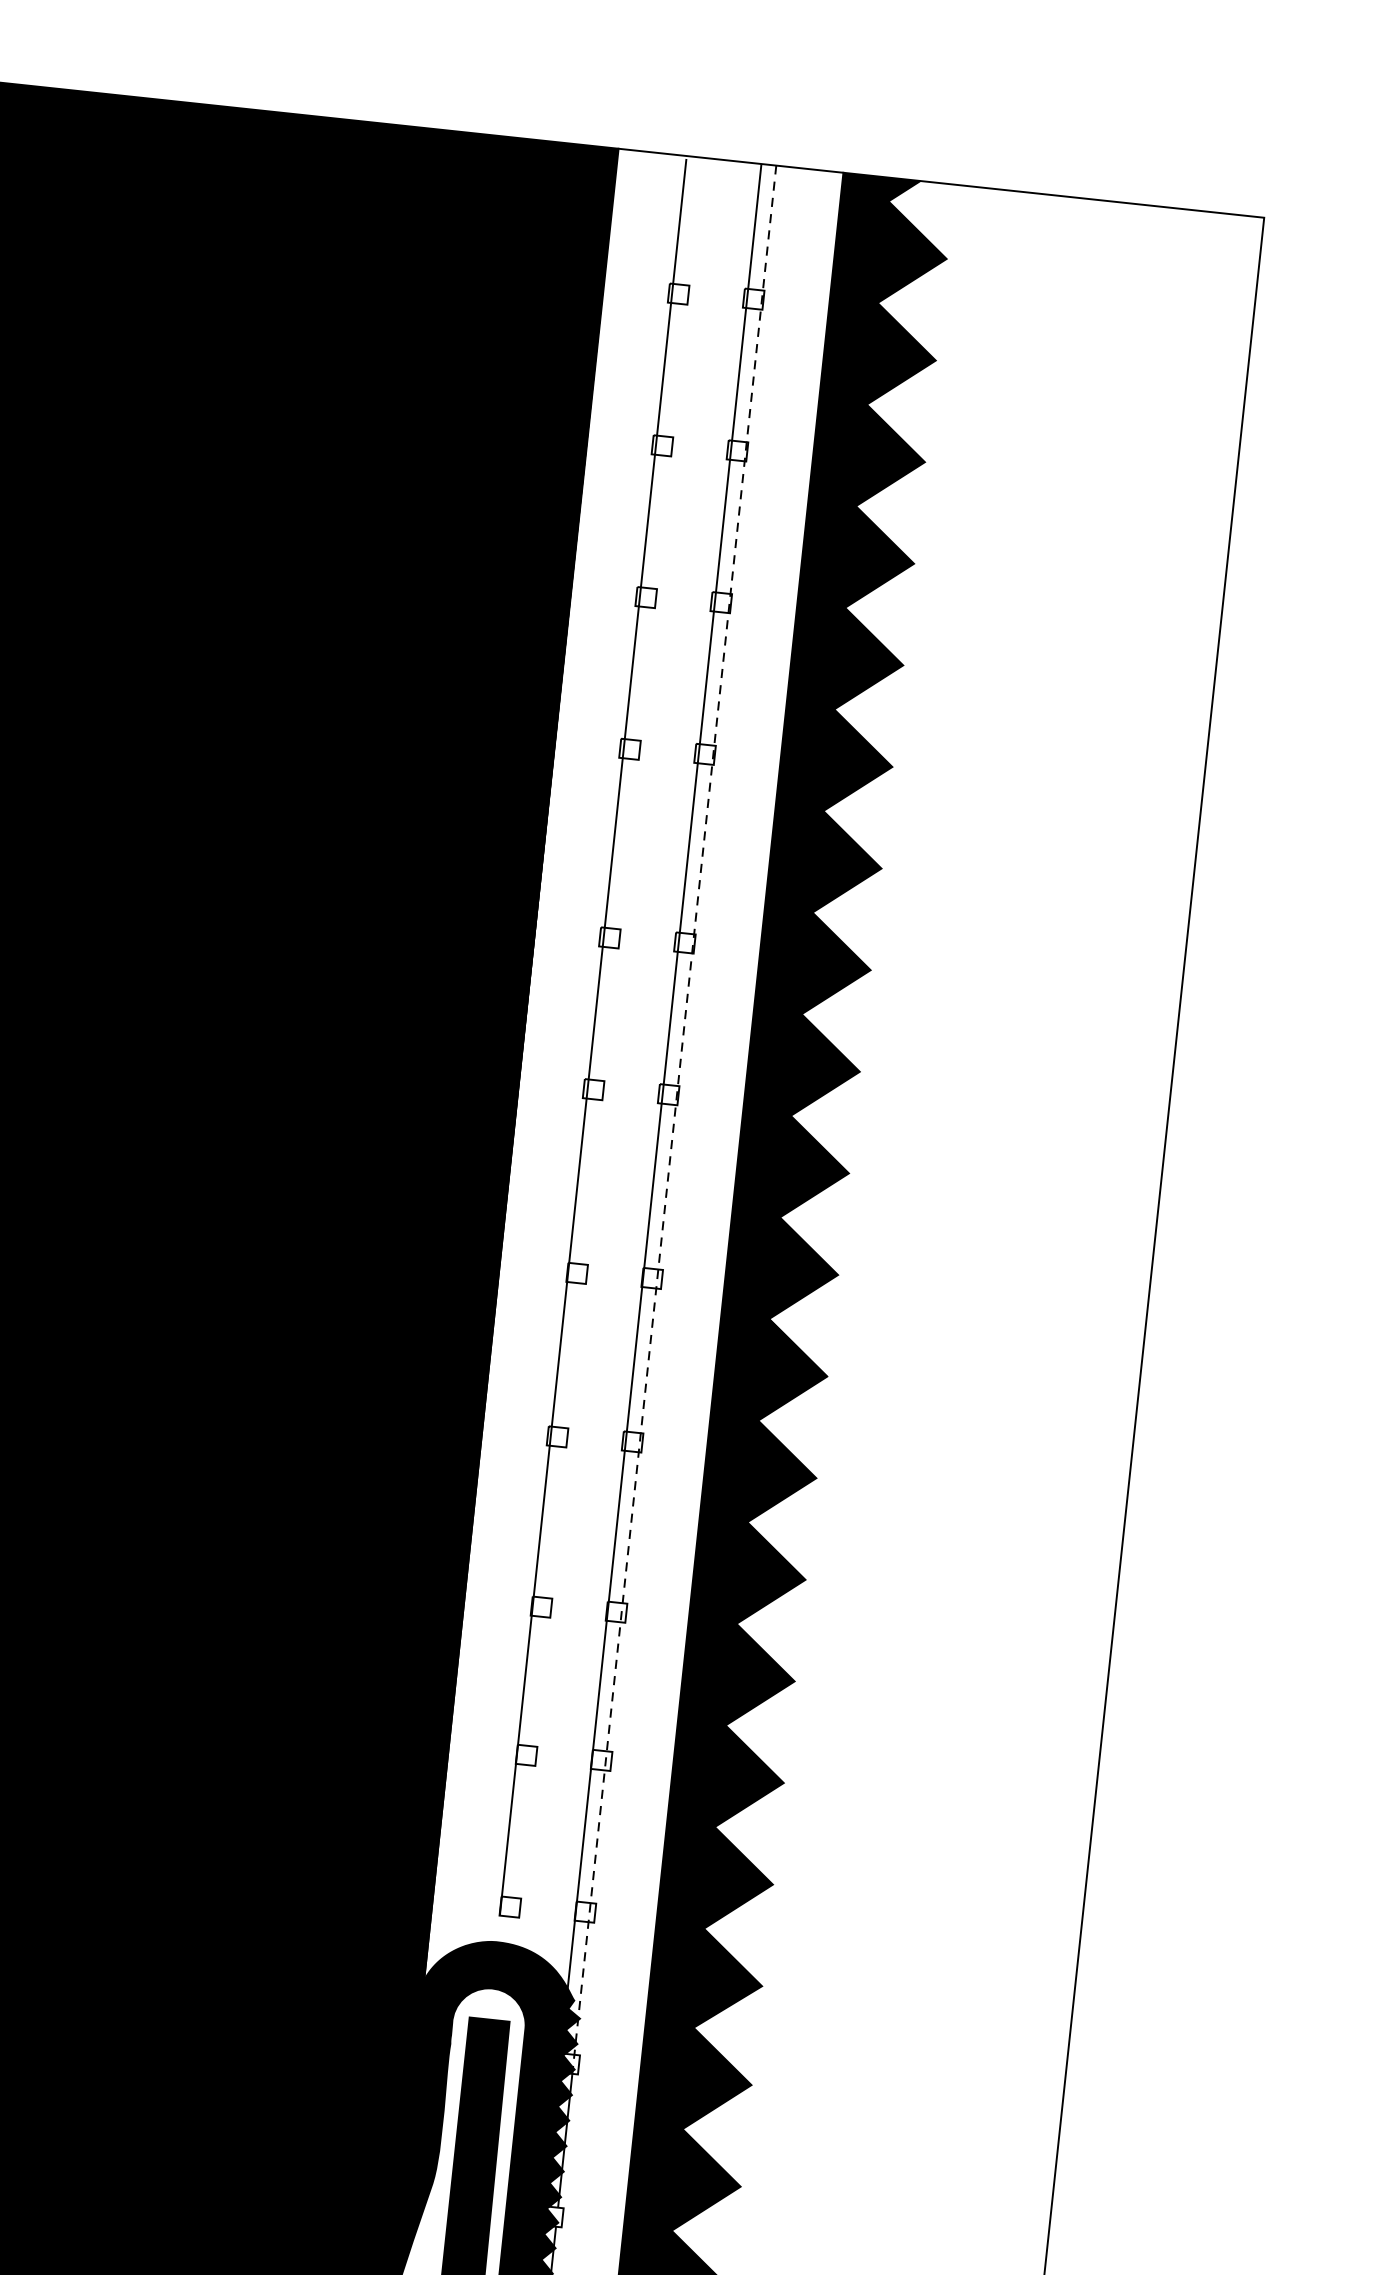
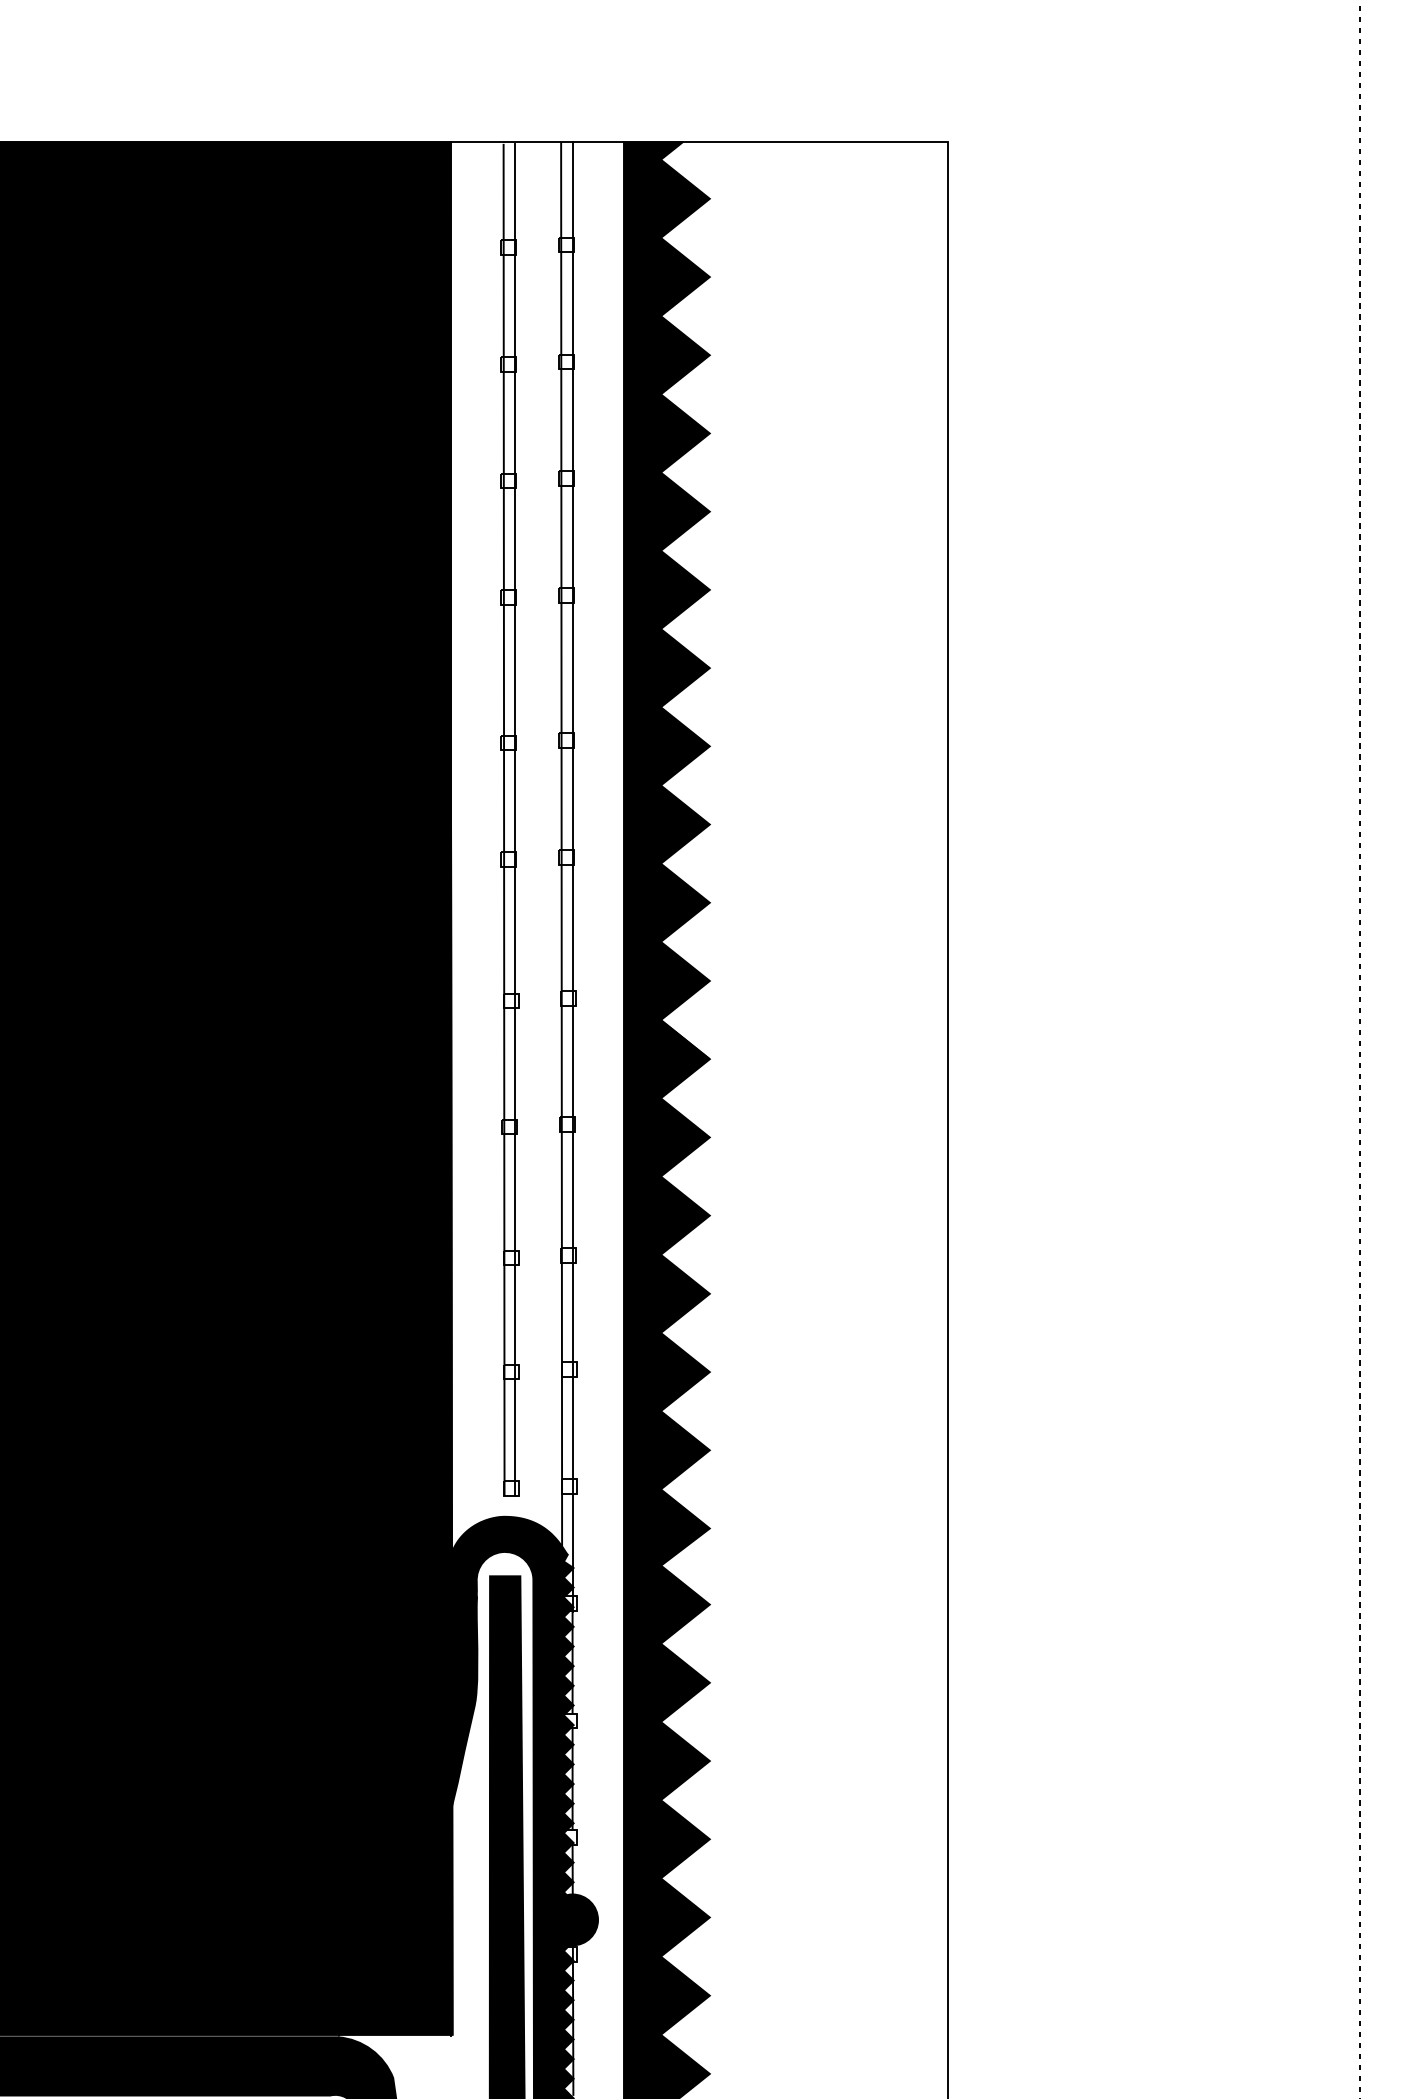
line: (608, 1038) -> (515, 819), added
line: (674, 1120) -> (572, 876), dashed -> solid

